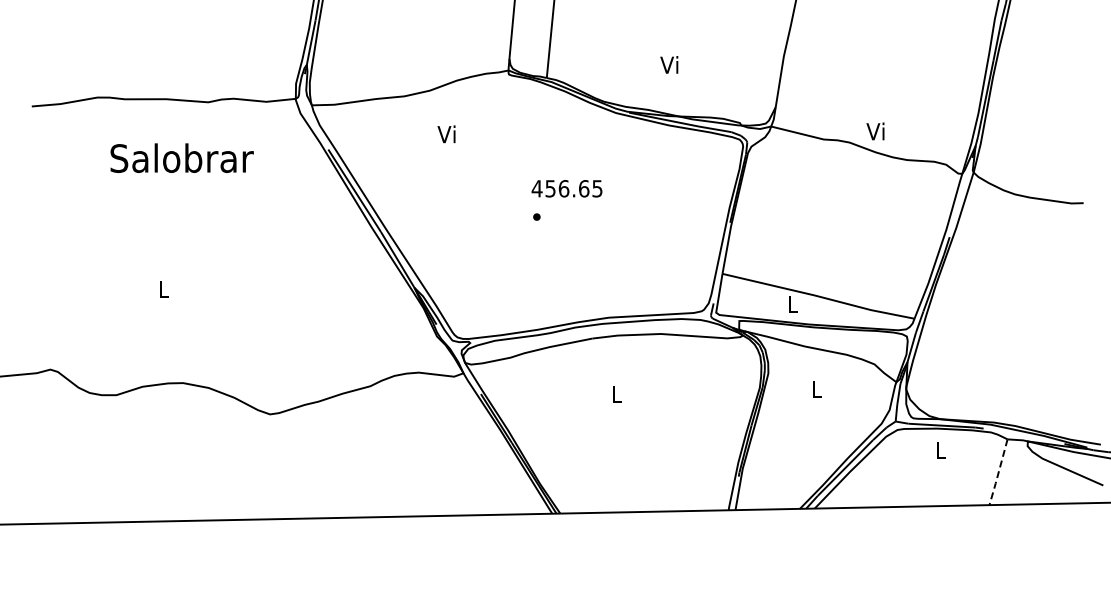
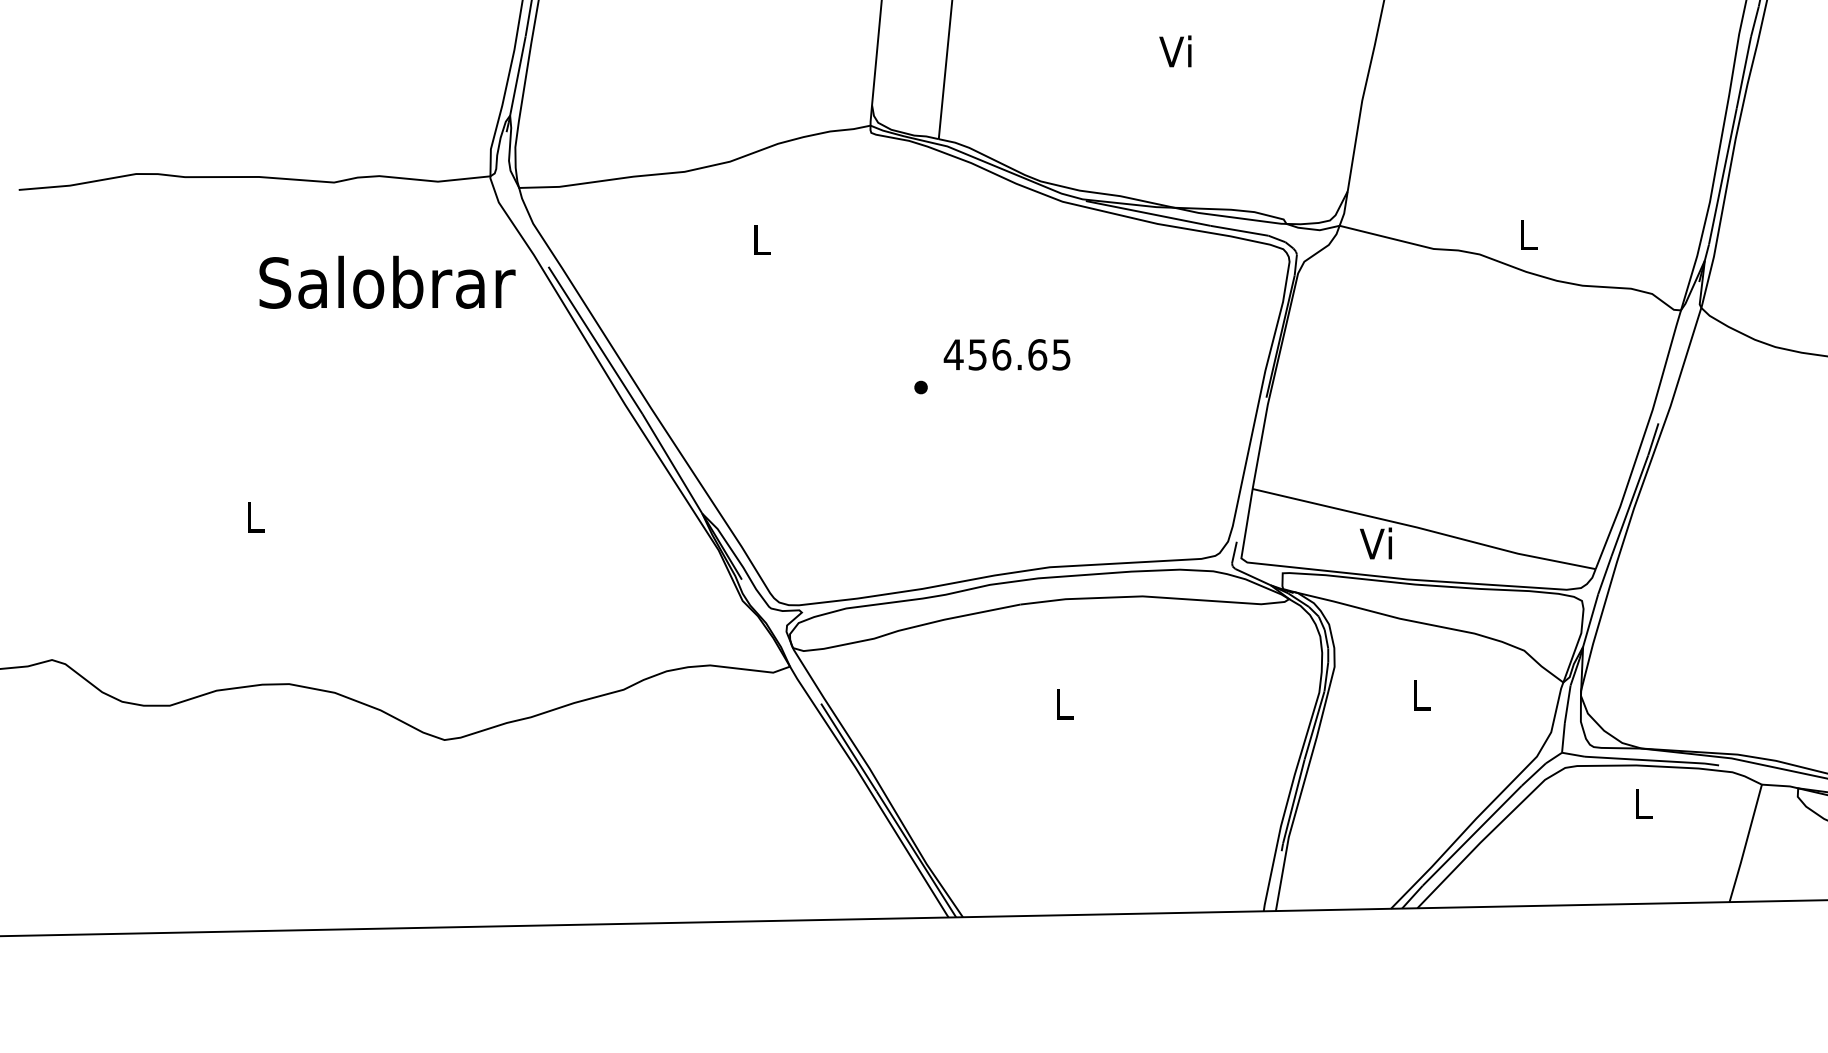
text: (669, 64) -> (1175, 50), moved
text: (875, 131) -> (1525, 234), Vi -> L
text: (446, 134) -> (759, 240), Vi -> L
text: (181, 157) -> (386, 281), moved
text: (566, 188) -> (1006, 354), moved
text: (791, 304) -> (1375, 543), L -> Vi
line: (998, 472) -> (1745, 843), dashed -> solid

